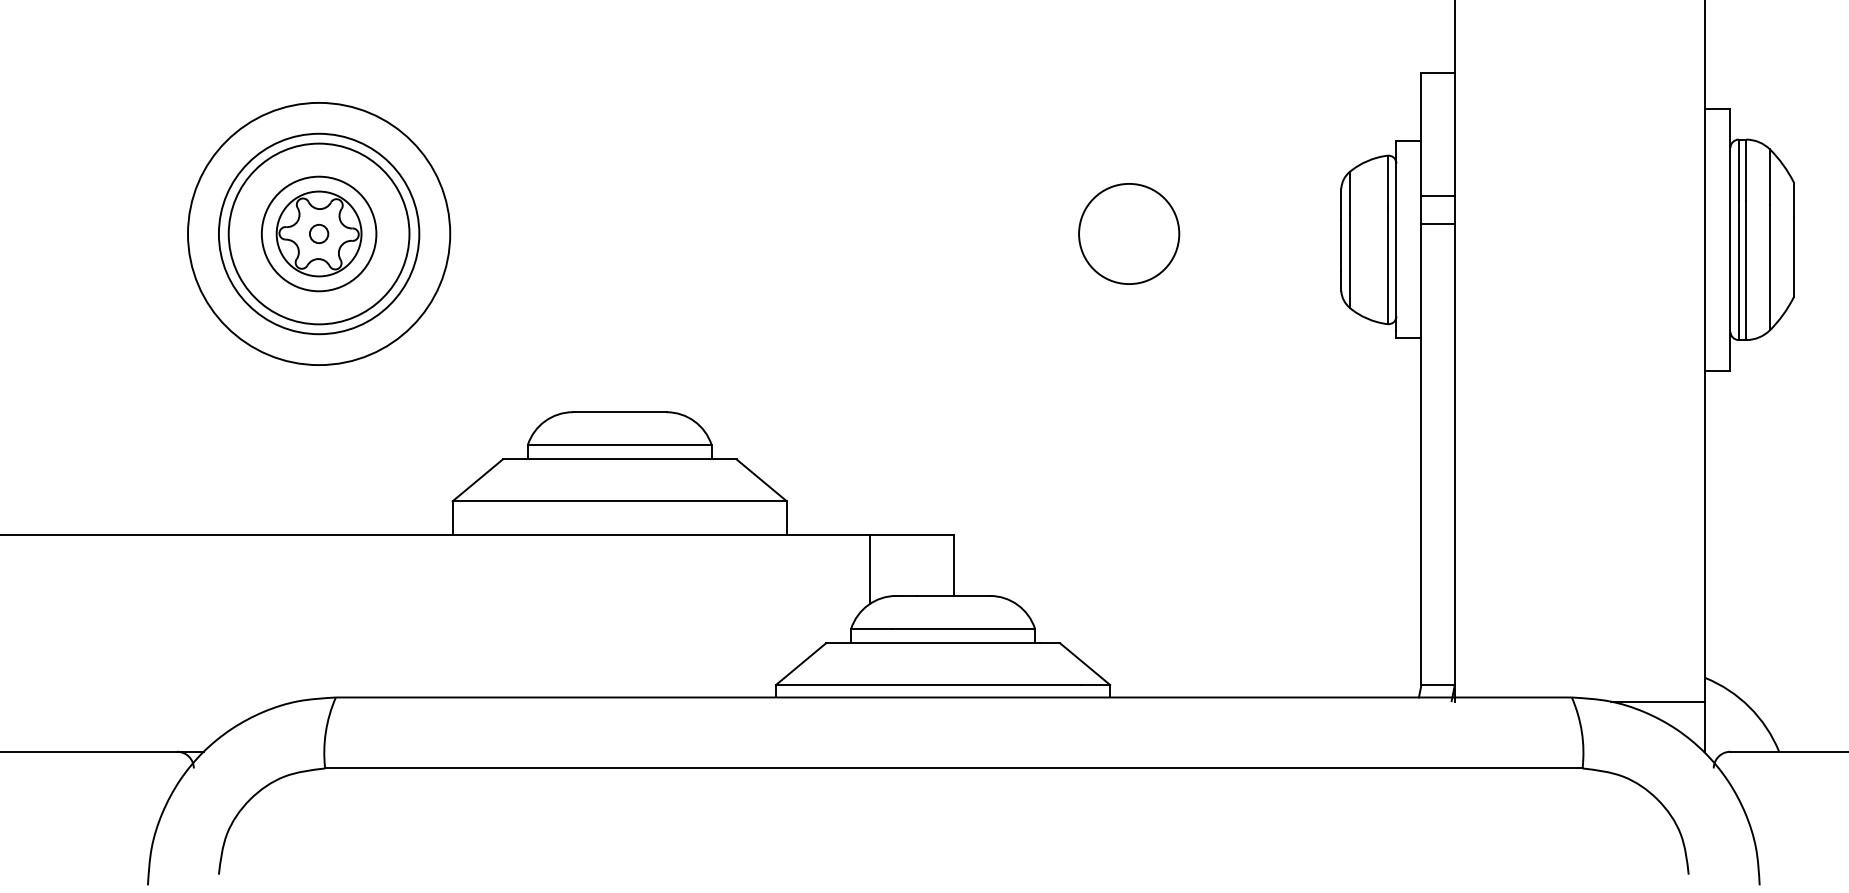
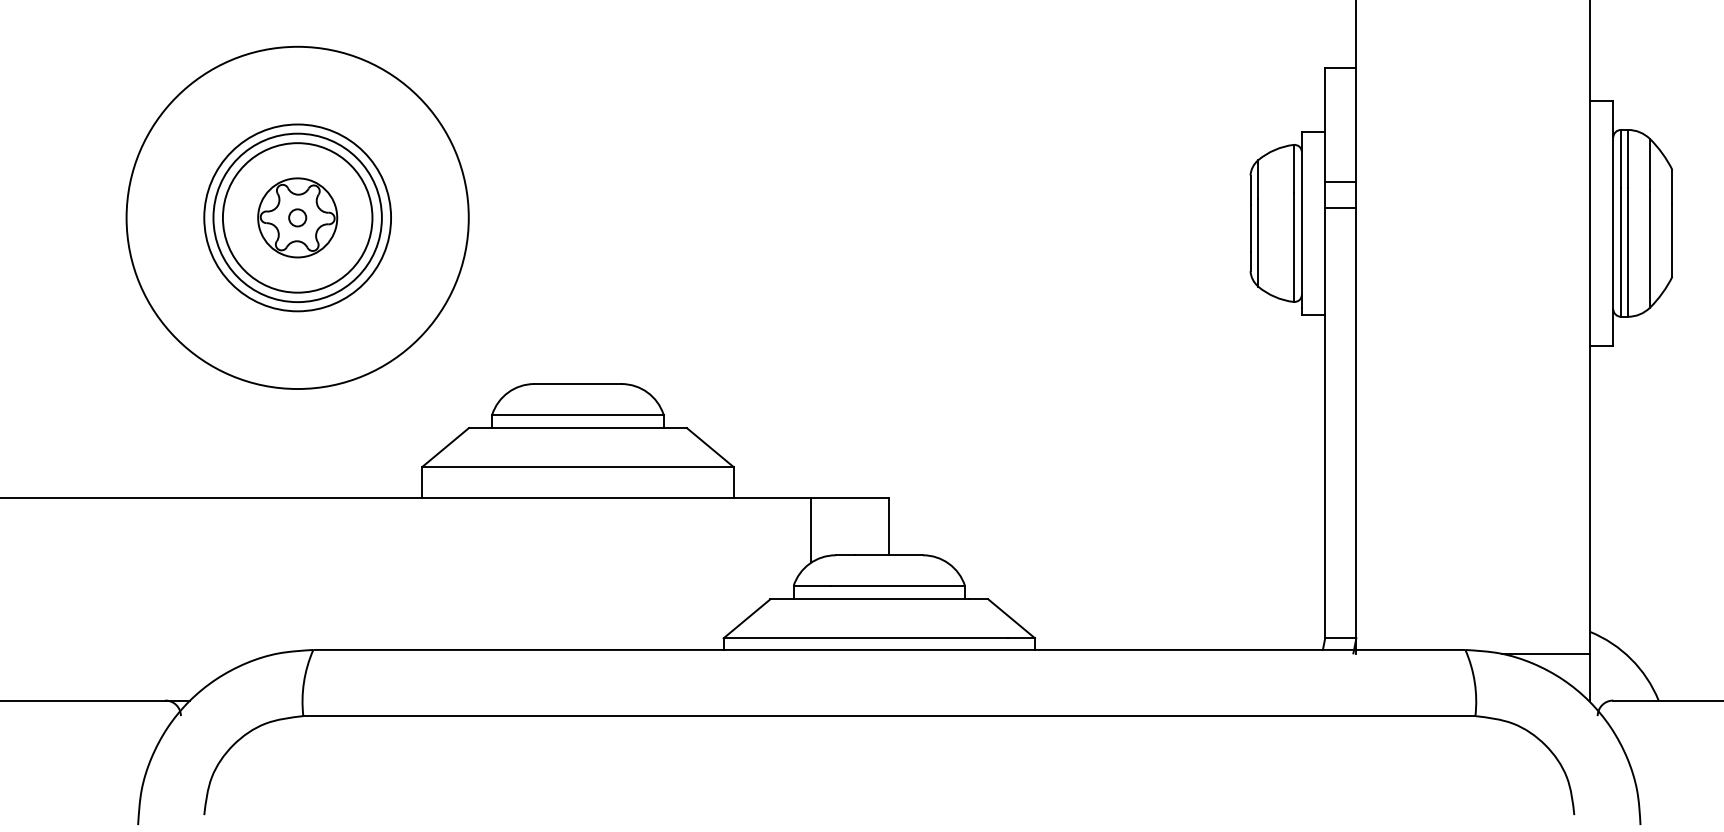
circle: (318, 233) -> (297, 217), size x1.4
circle: (318, 233) -> (297, 217), size x1.4
circle: (1128, 233) -> (1052, 217), removed

